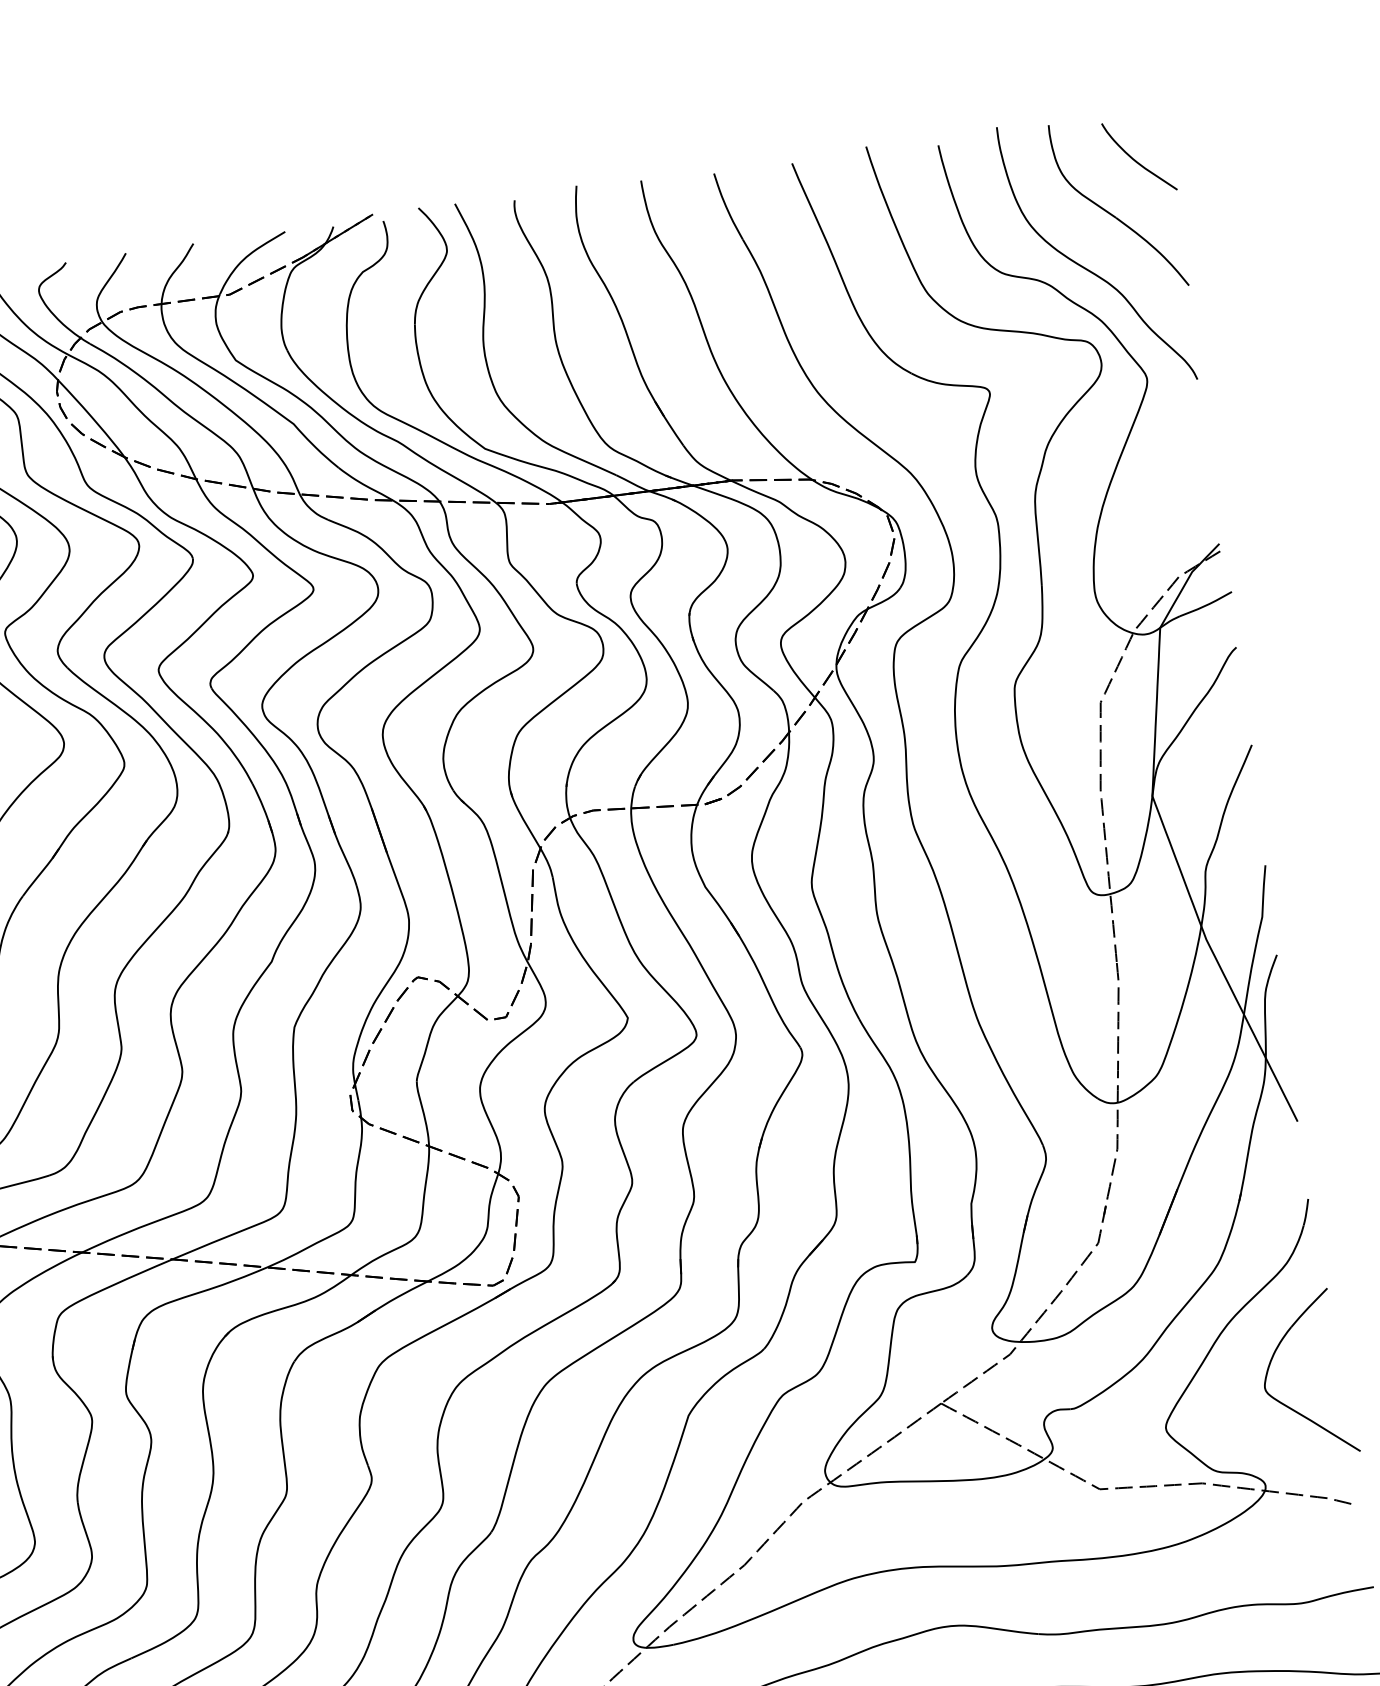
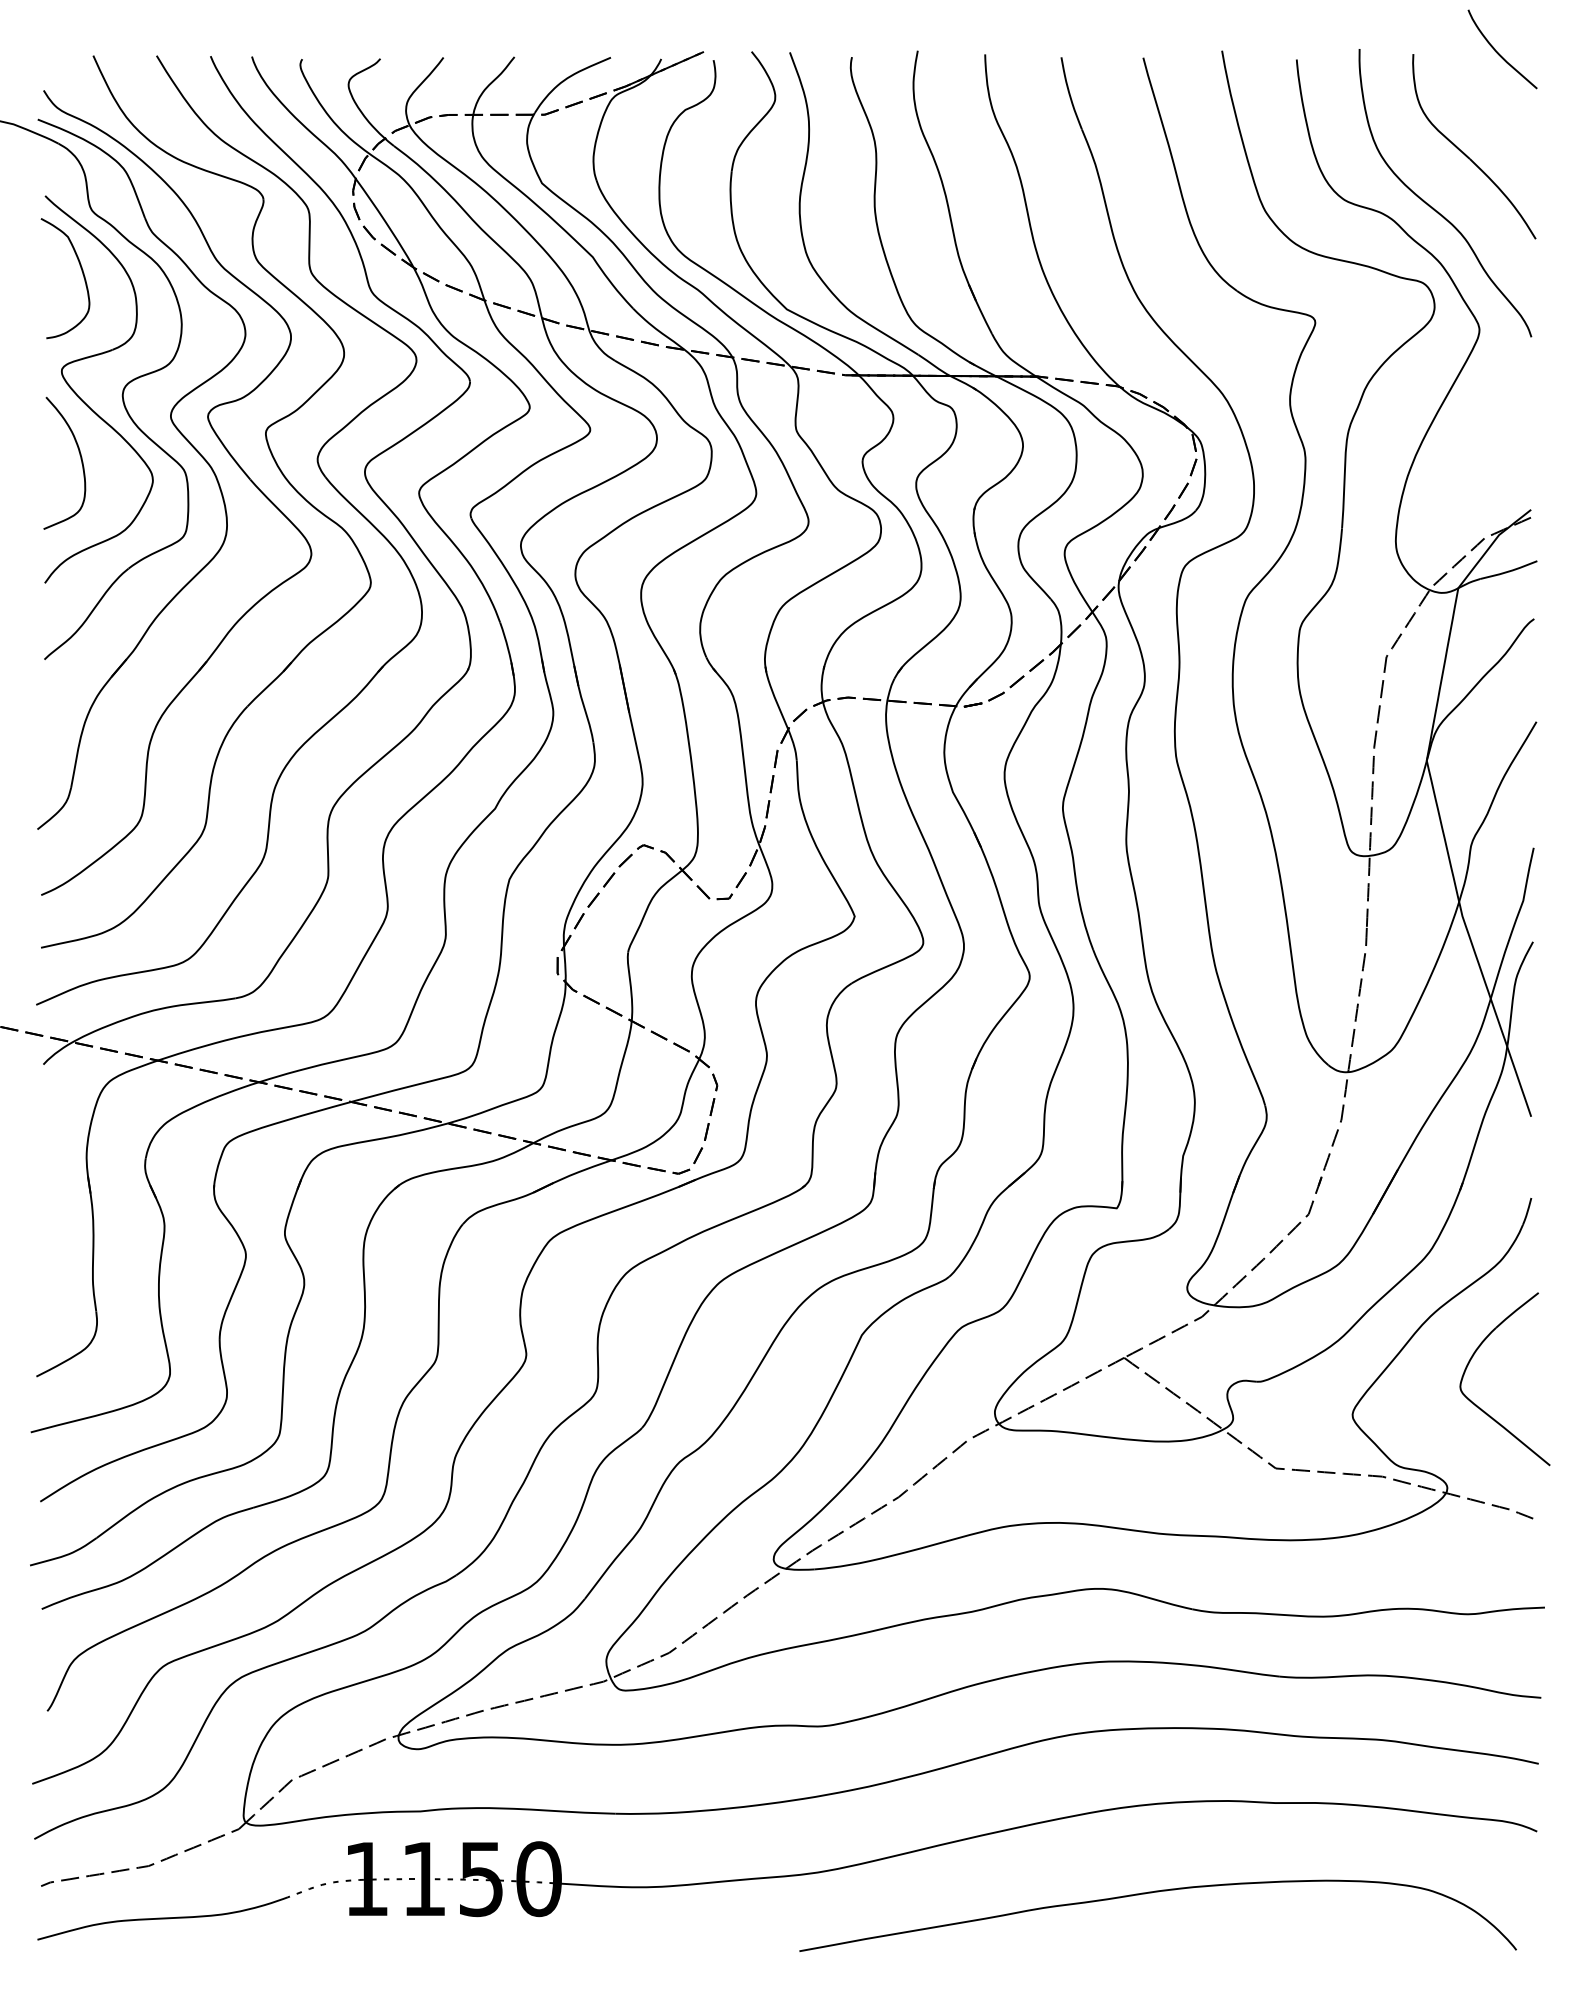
curve: (1135, 160) -> (1498, 52), moved

